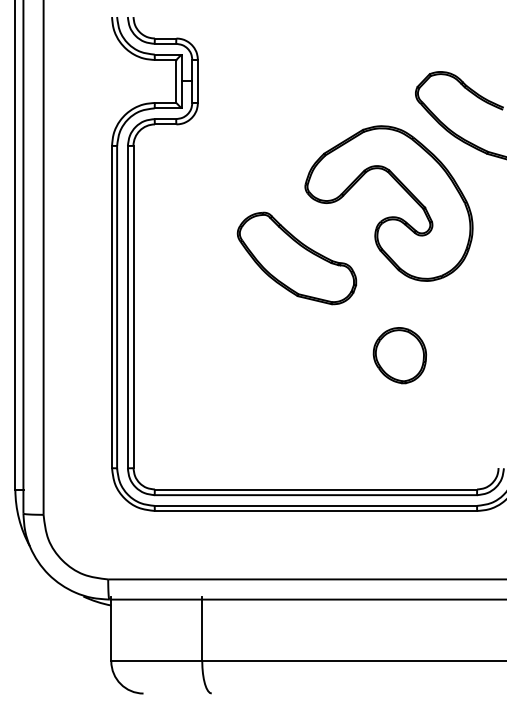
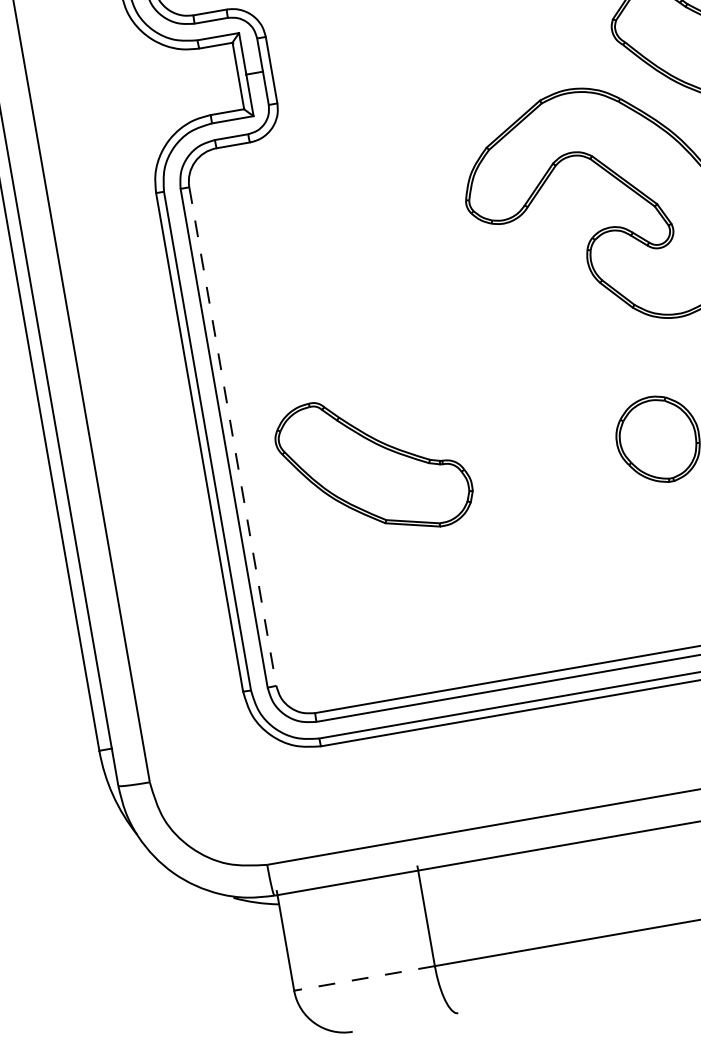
part: (296, 258) -> (373, 465), moved
line: (133, 307) -> (232, 437), solid -> dashed
line: (156, 661) -> (364, 978), solid -> dashed

